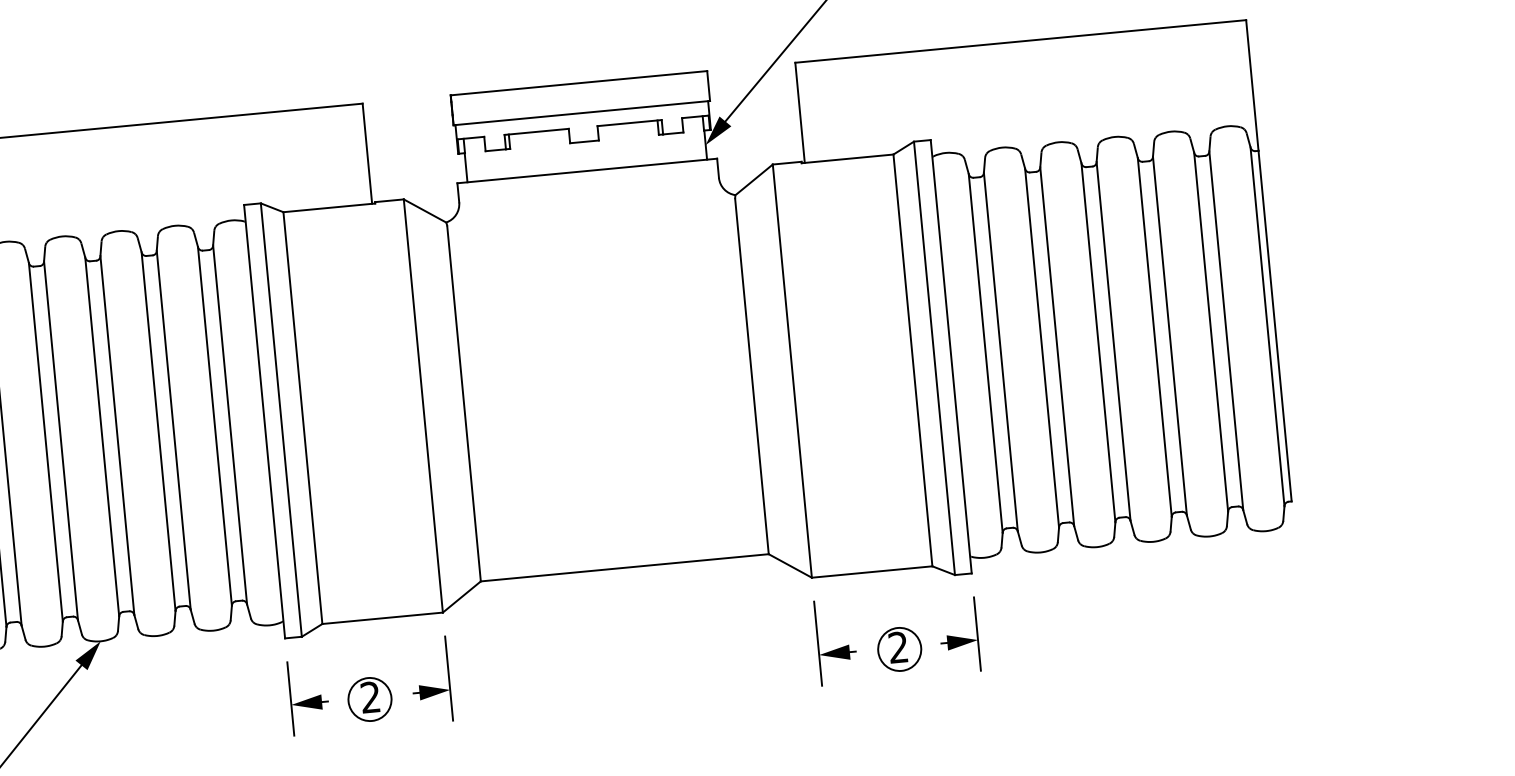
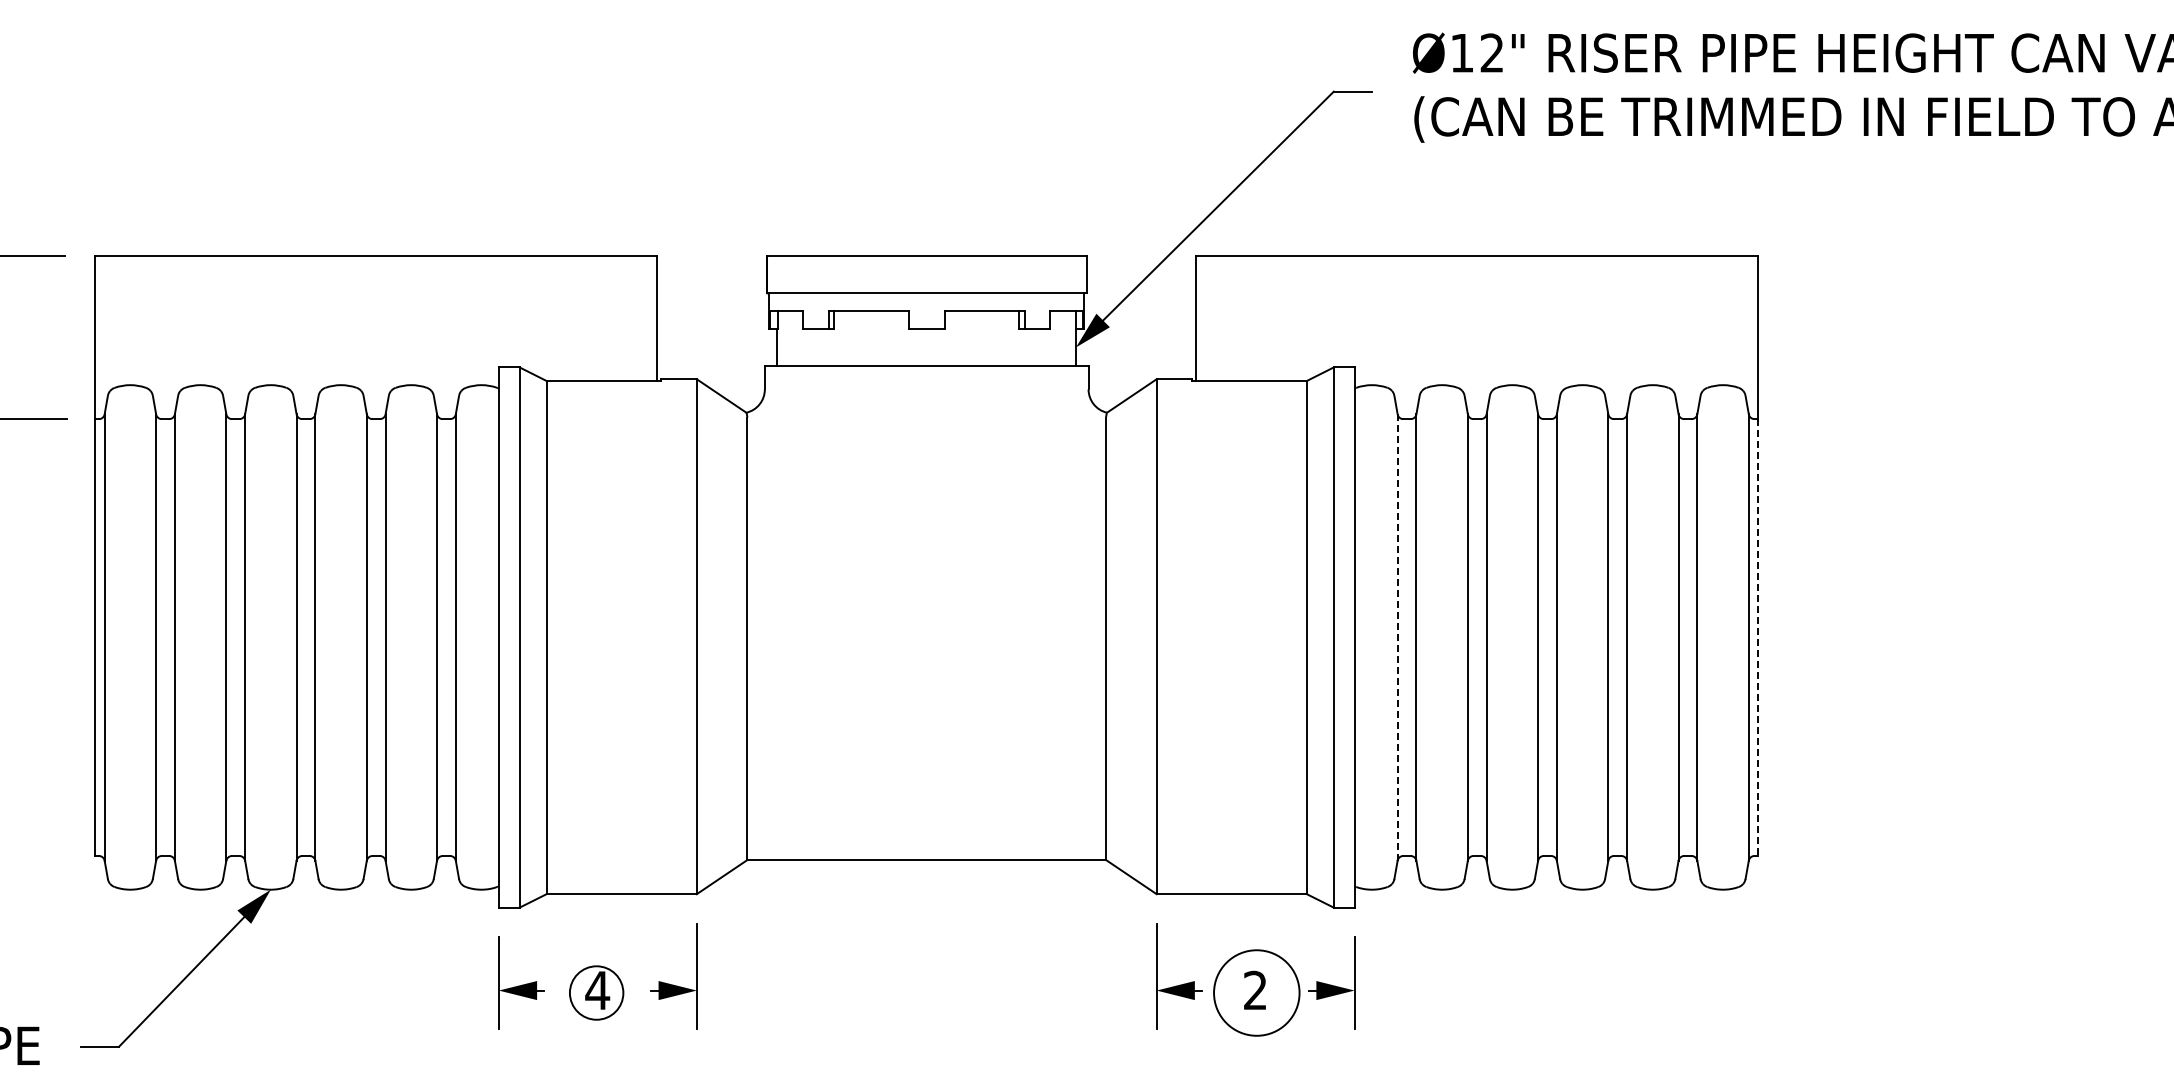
line: (1275, 326) -> (1758, 638), solid -> dashed
line: (985, 353) -> (1397, 637), solid -> dashed
circle: (899, 649) -> (1256, 992), size x1.6
text: (370, 696) -> (597, 989), 2 -> 4

